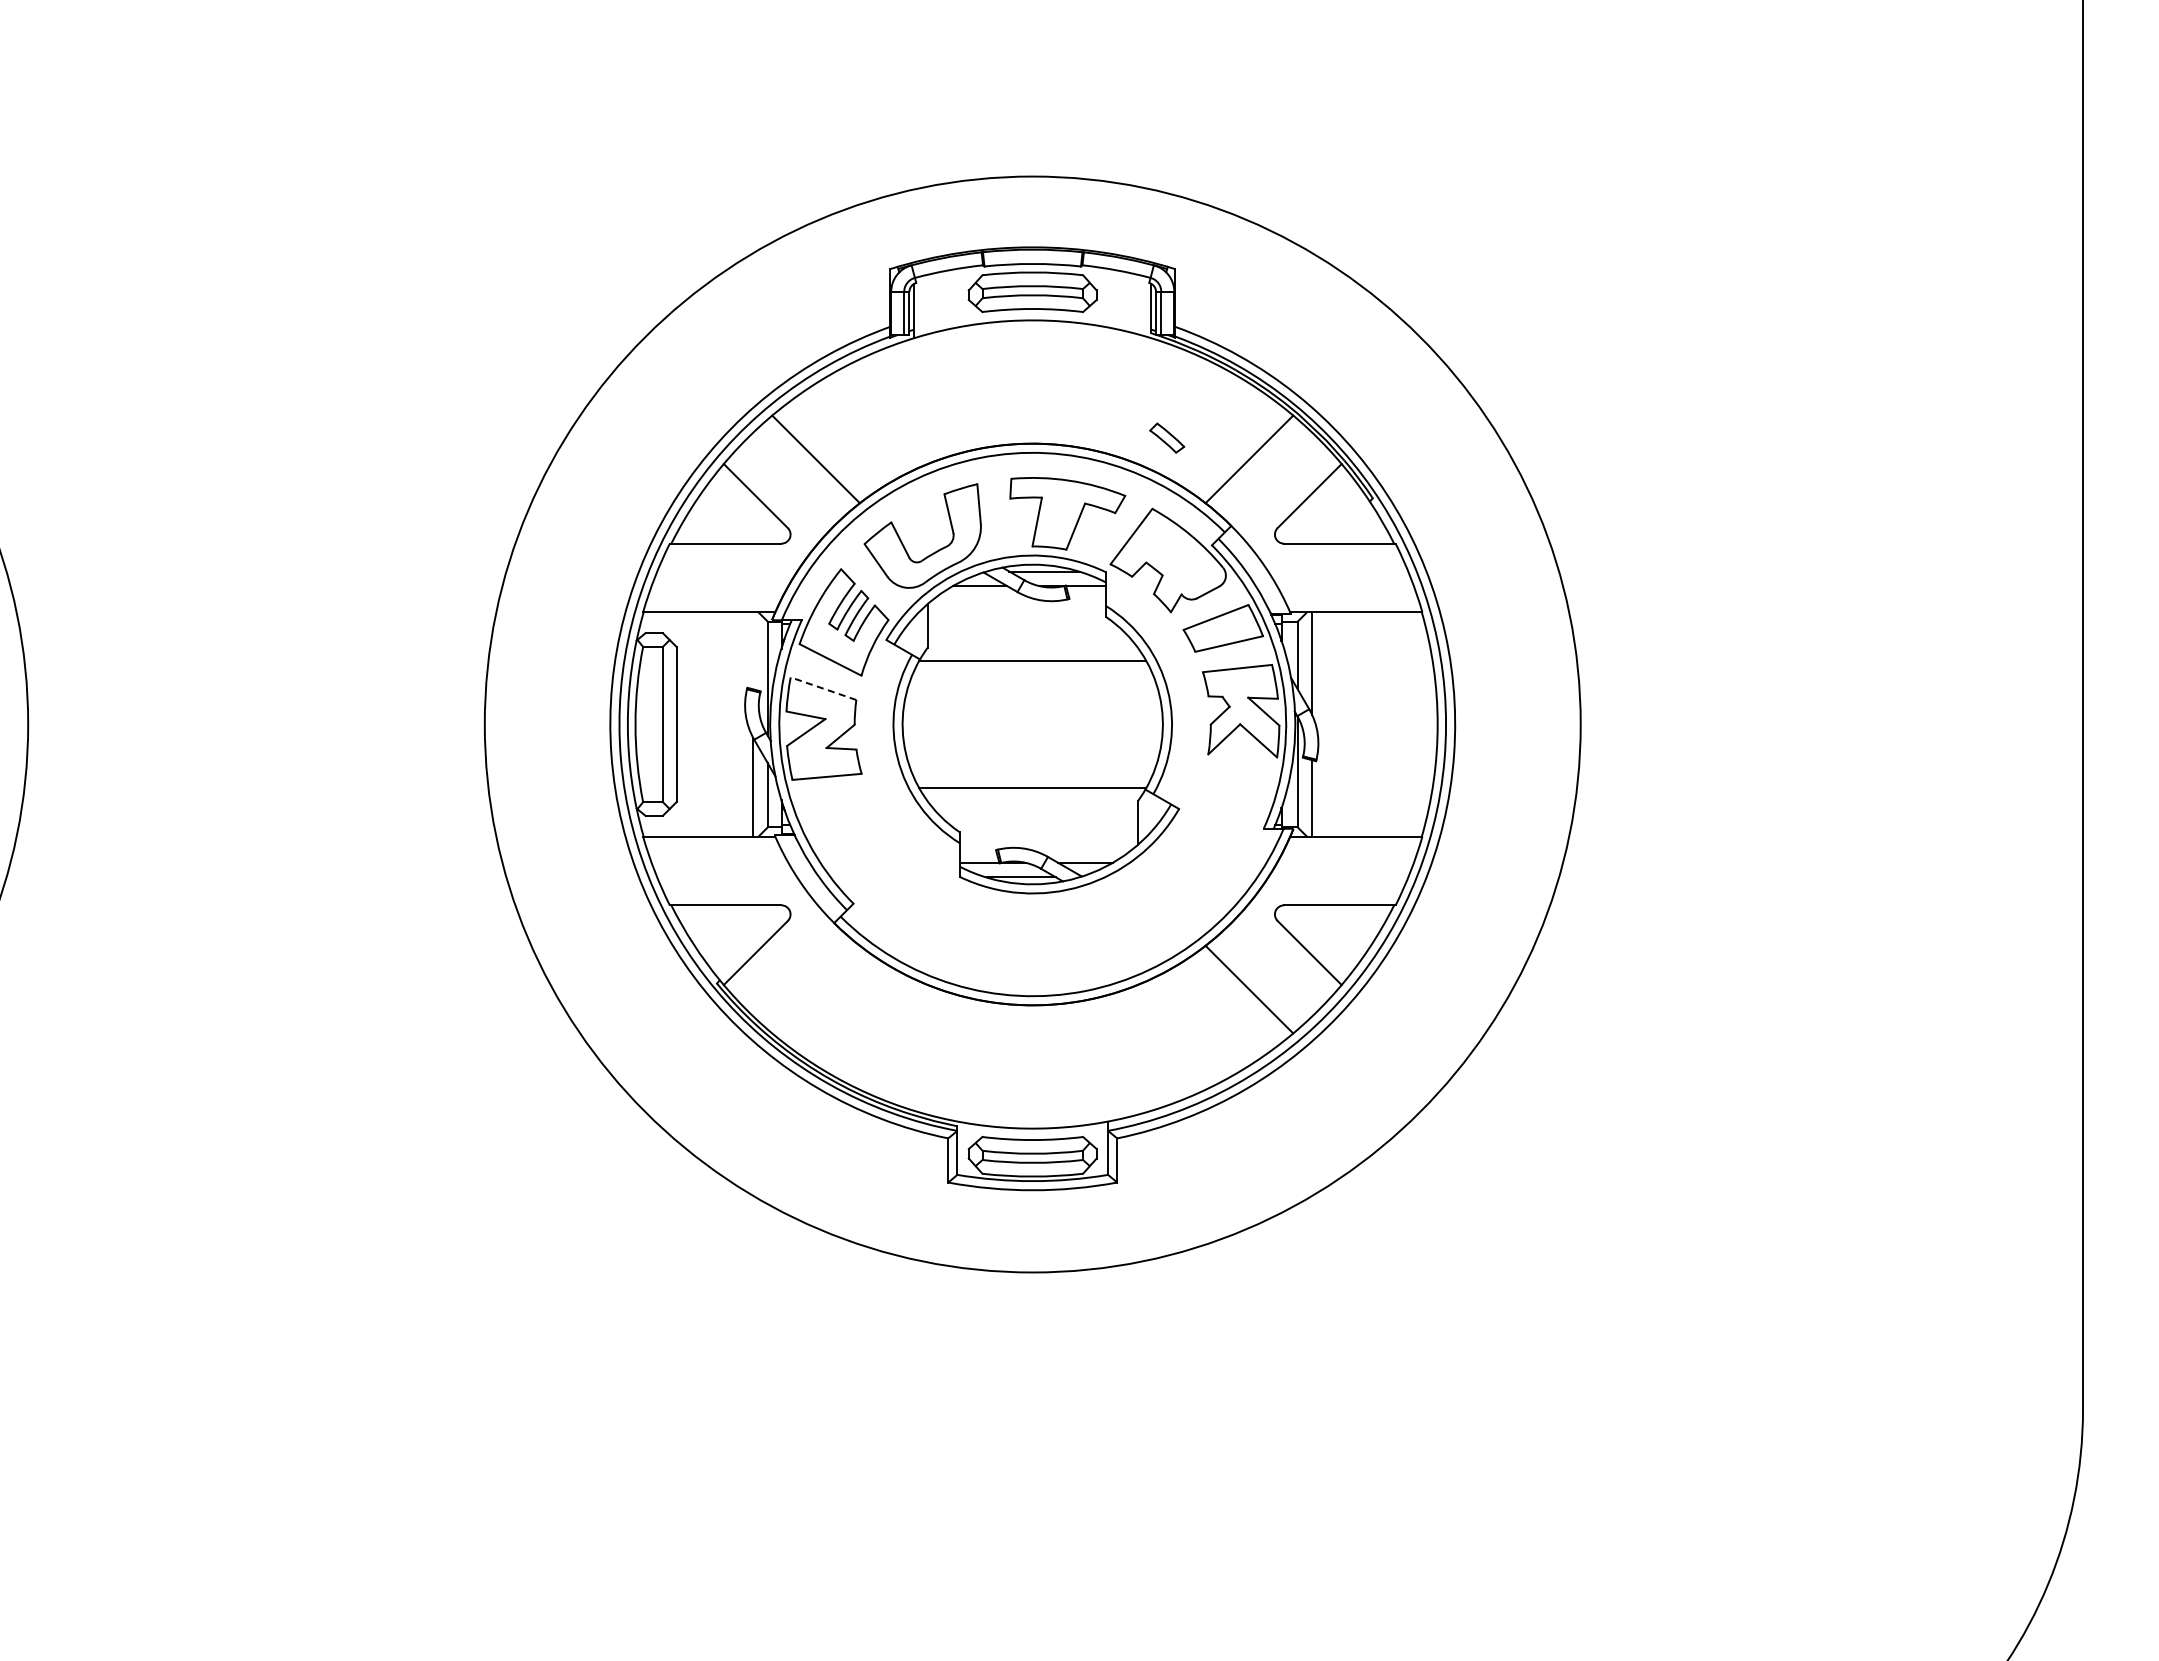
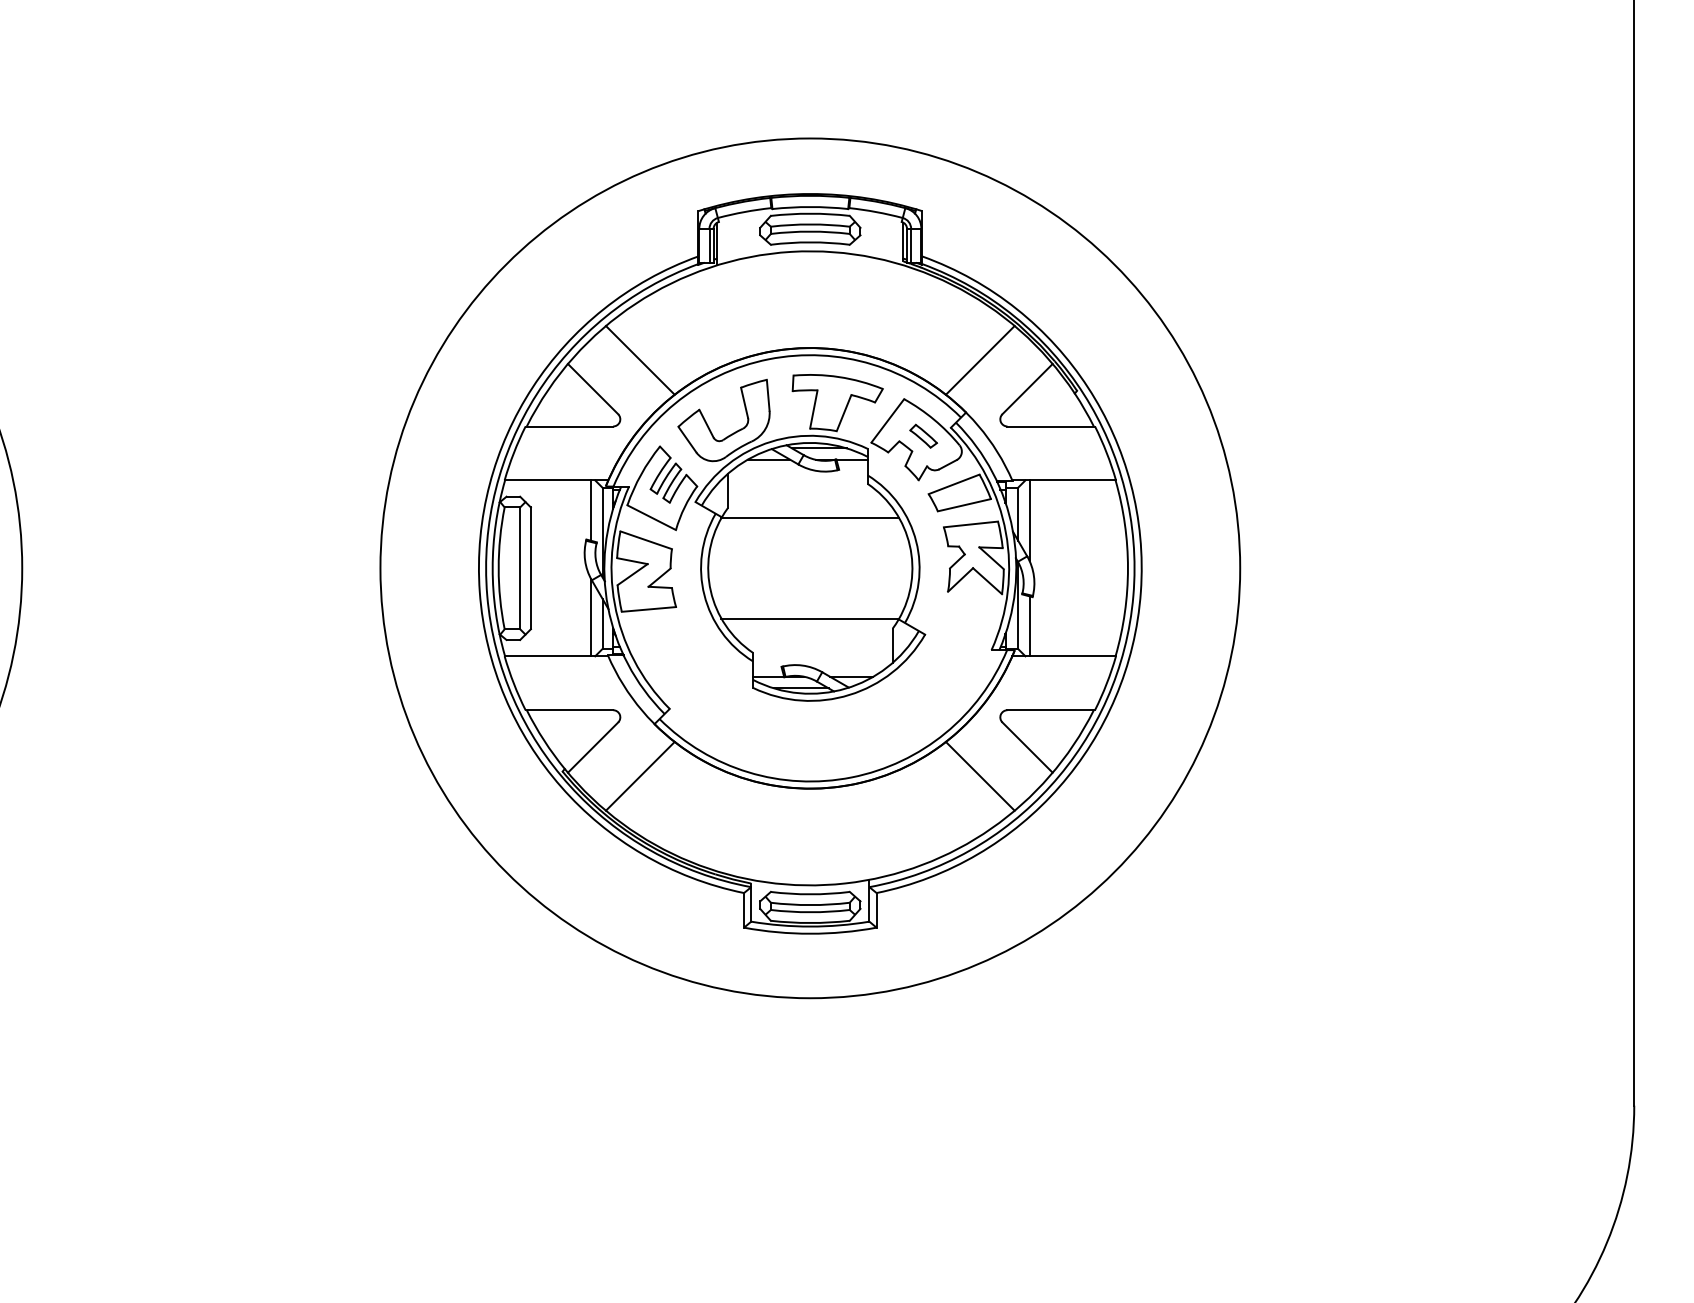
part: (1167, 437) -> (923, 435), moved
line: (753, 650) -> (591, 510), added
line: (823, 688) -> (646, 540), dashed -> solid
line: (815, 989) -> (639, 776), added

